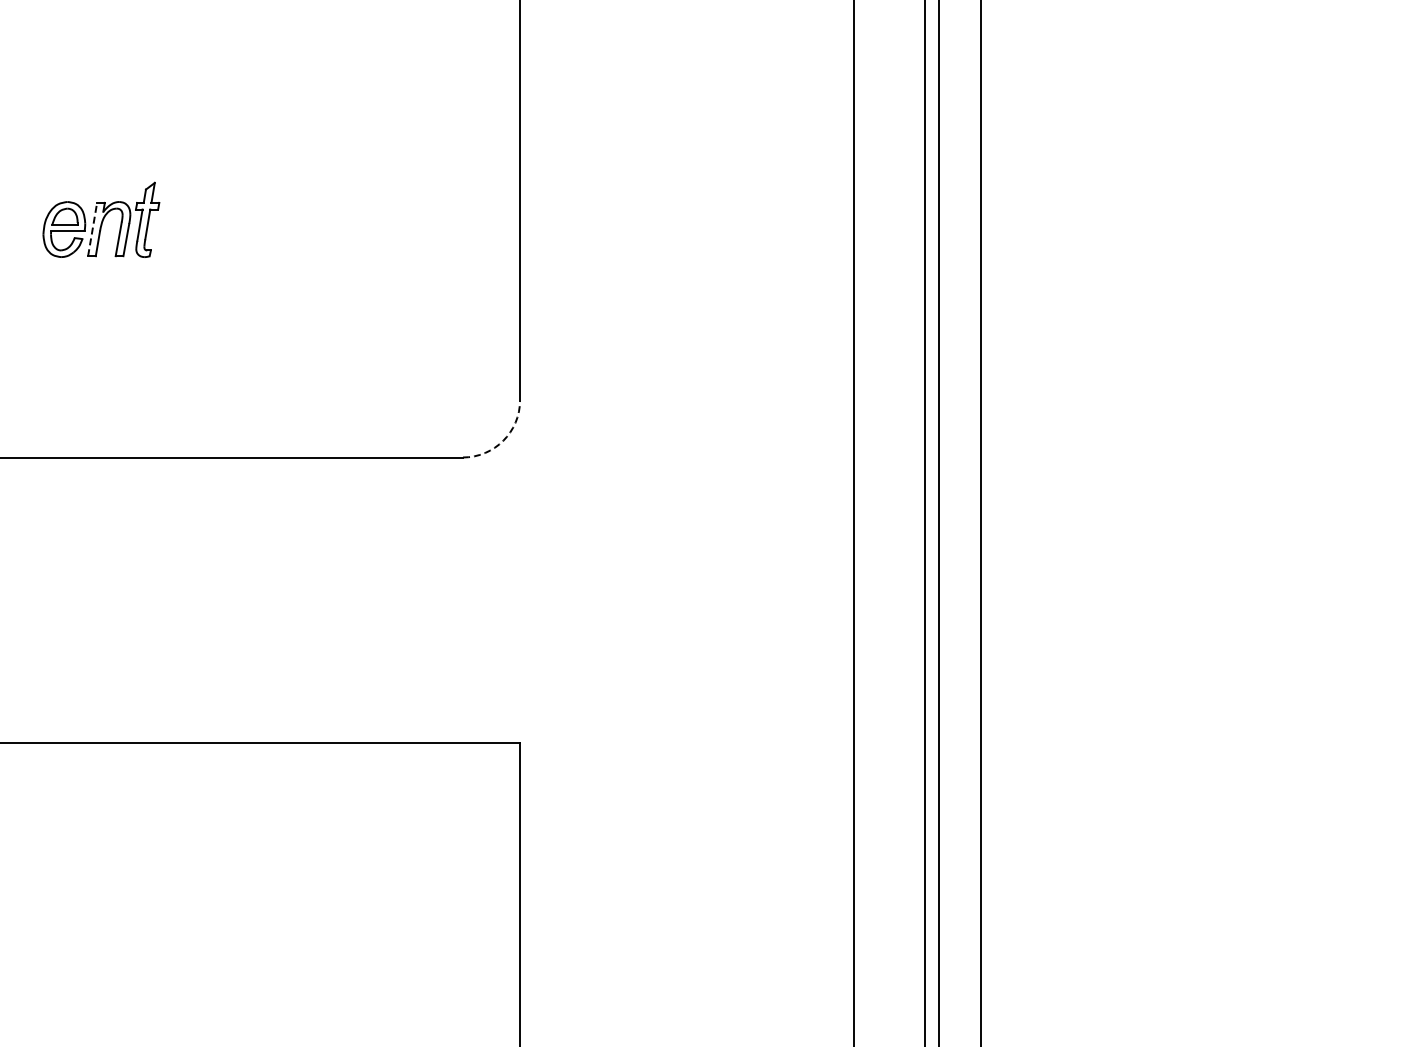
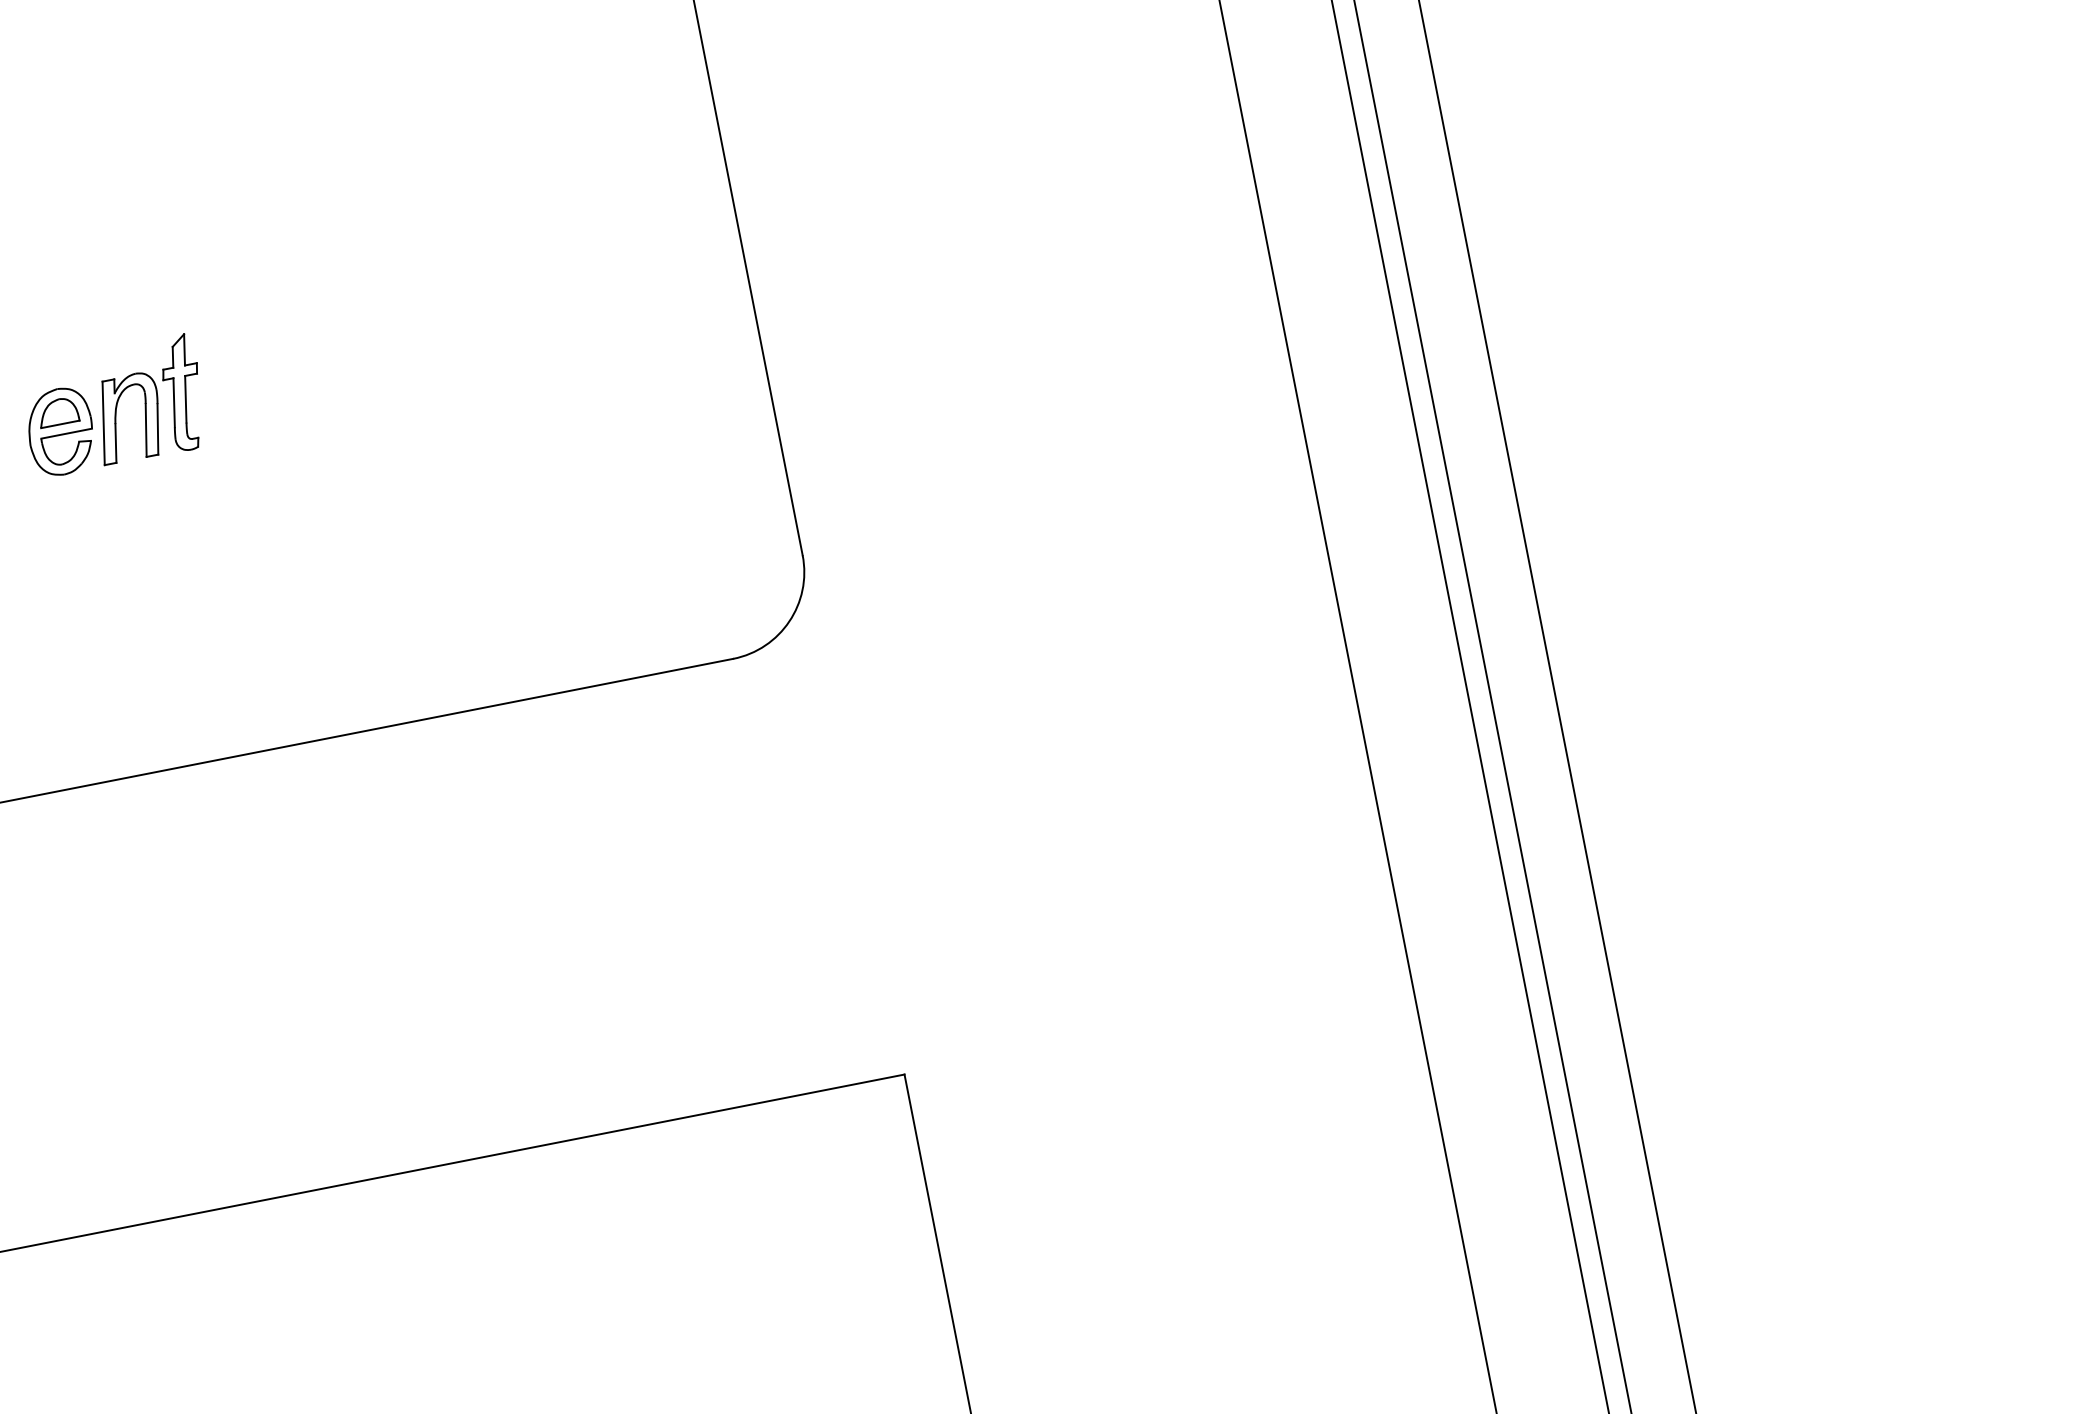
line: (92, 229) -> (103, 423), dashed -> solid
arc: (503, 440) -> (789, 621), dashed -> solid

